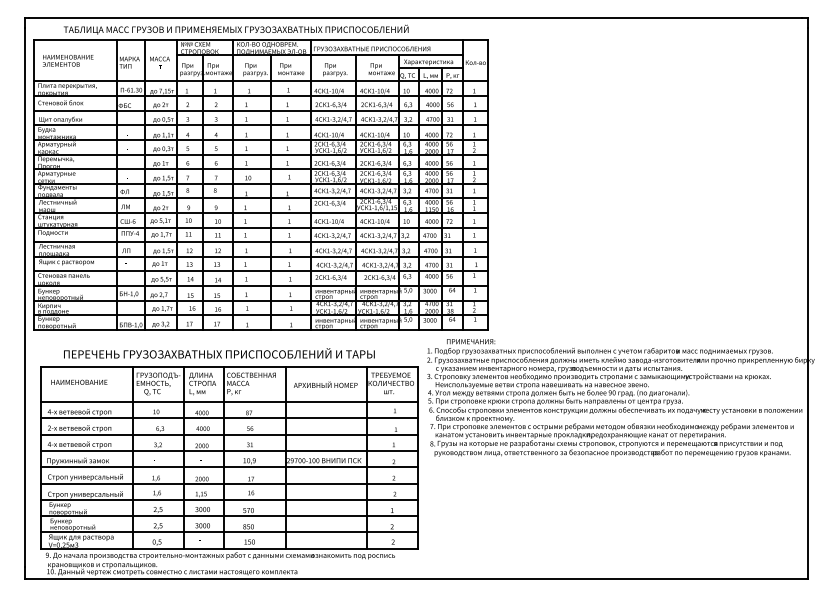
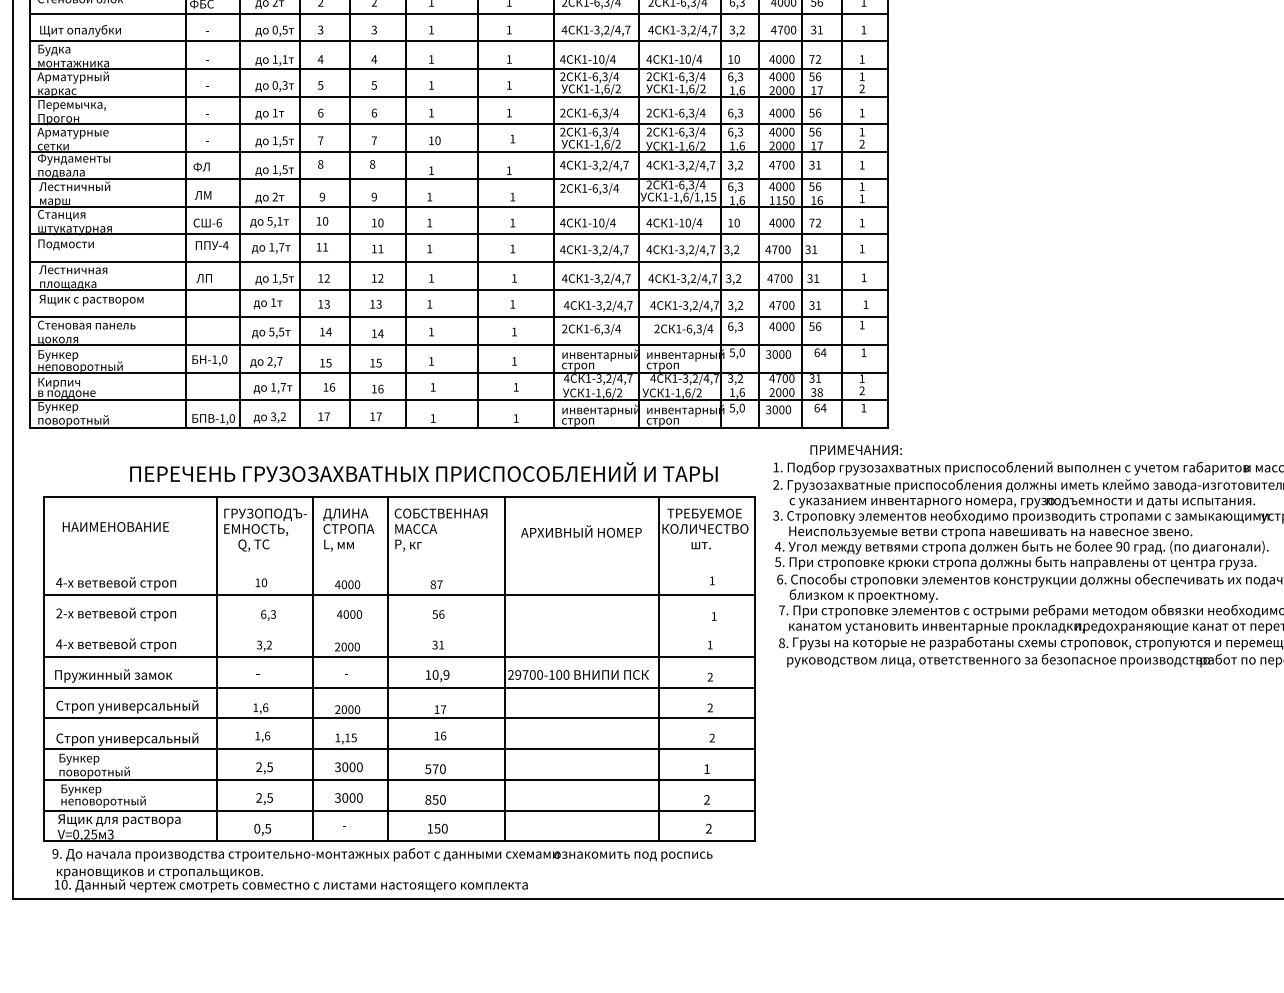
text: (219, 353) -> (424, 472), moved
line: (229, 402) -> (399, 565), removed
line: (229, 434) -> (399, 625), removed

